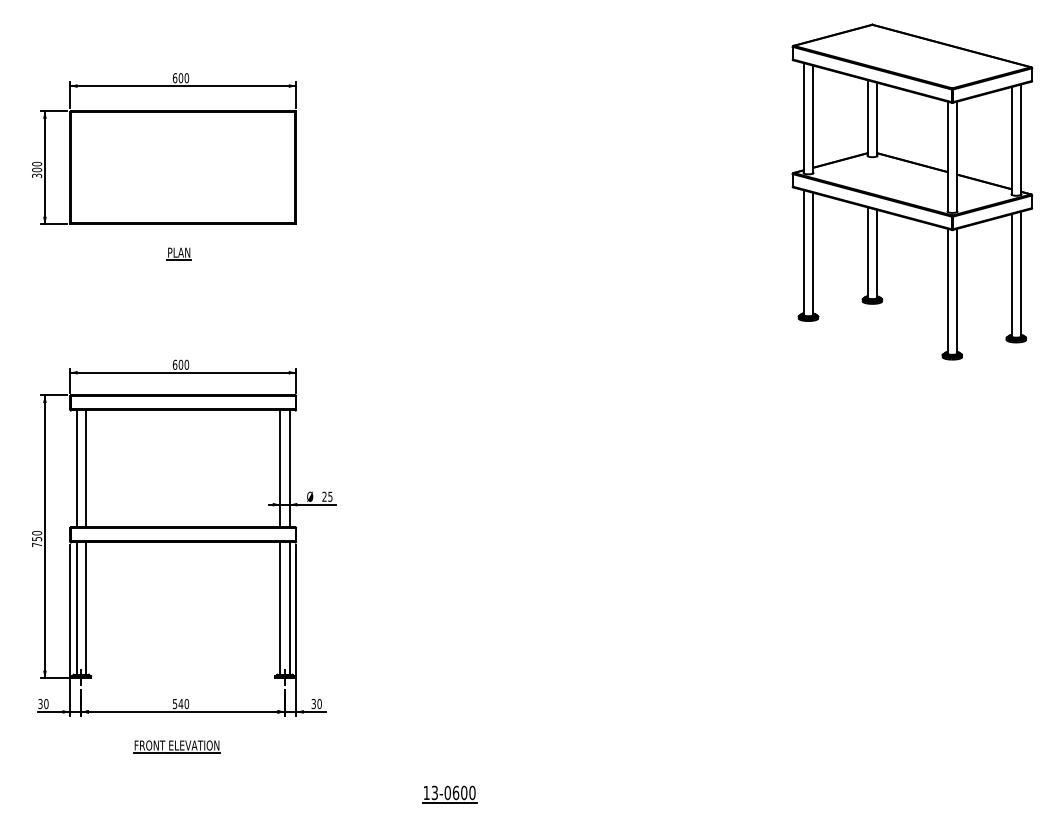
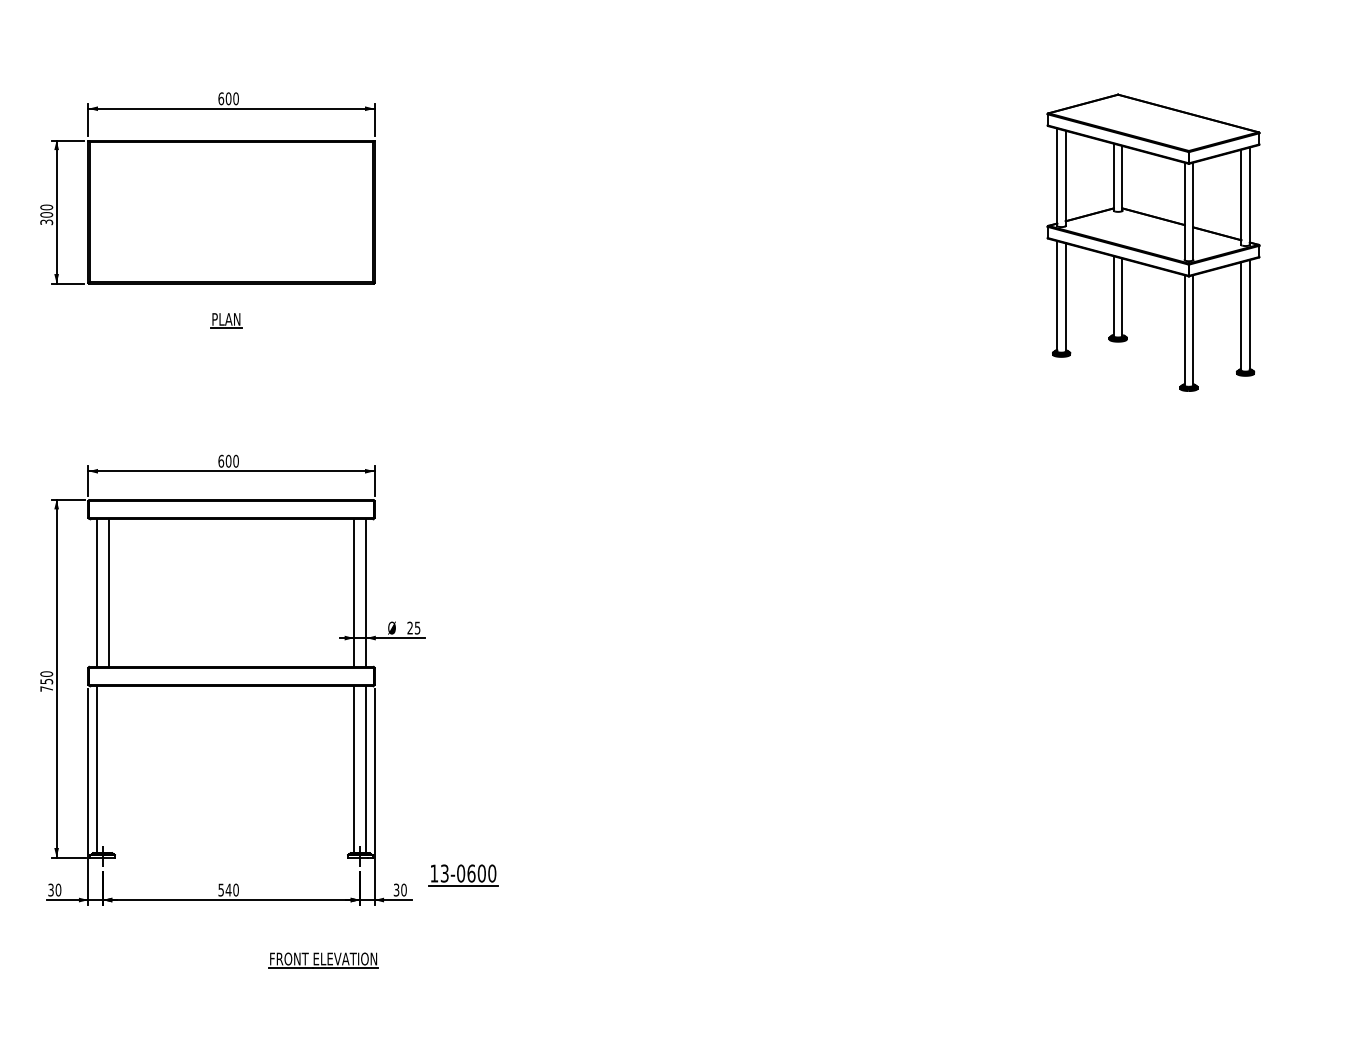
part: (912, 191) -> (1153, 242), size x0.7
line: (86, 608) -> (109, 769), removed
part: (176, 746) -> (322, 960), moved
part: (449, 794) -> (463, 875), moved

